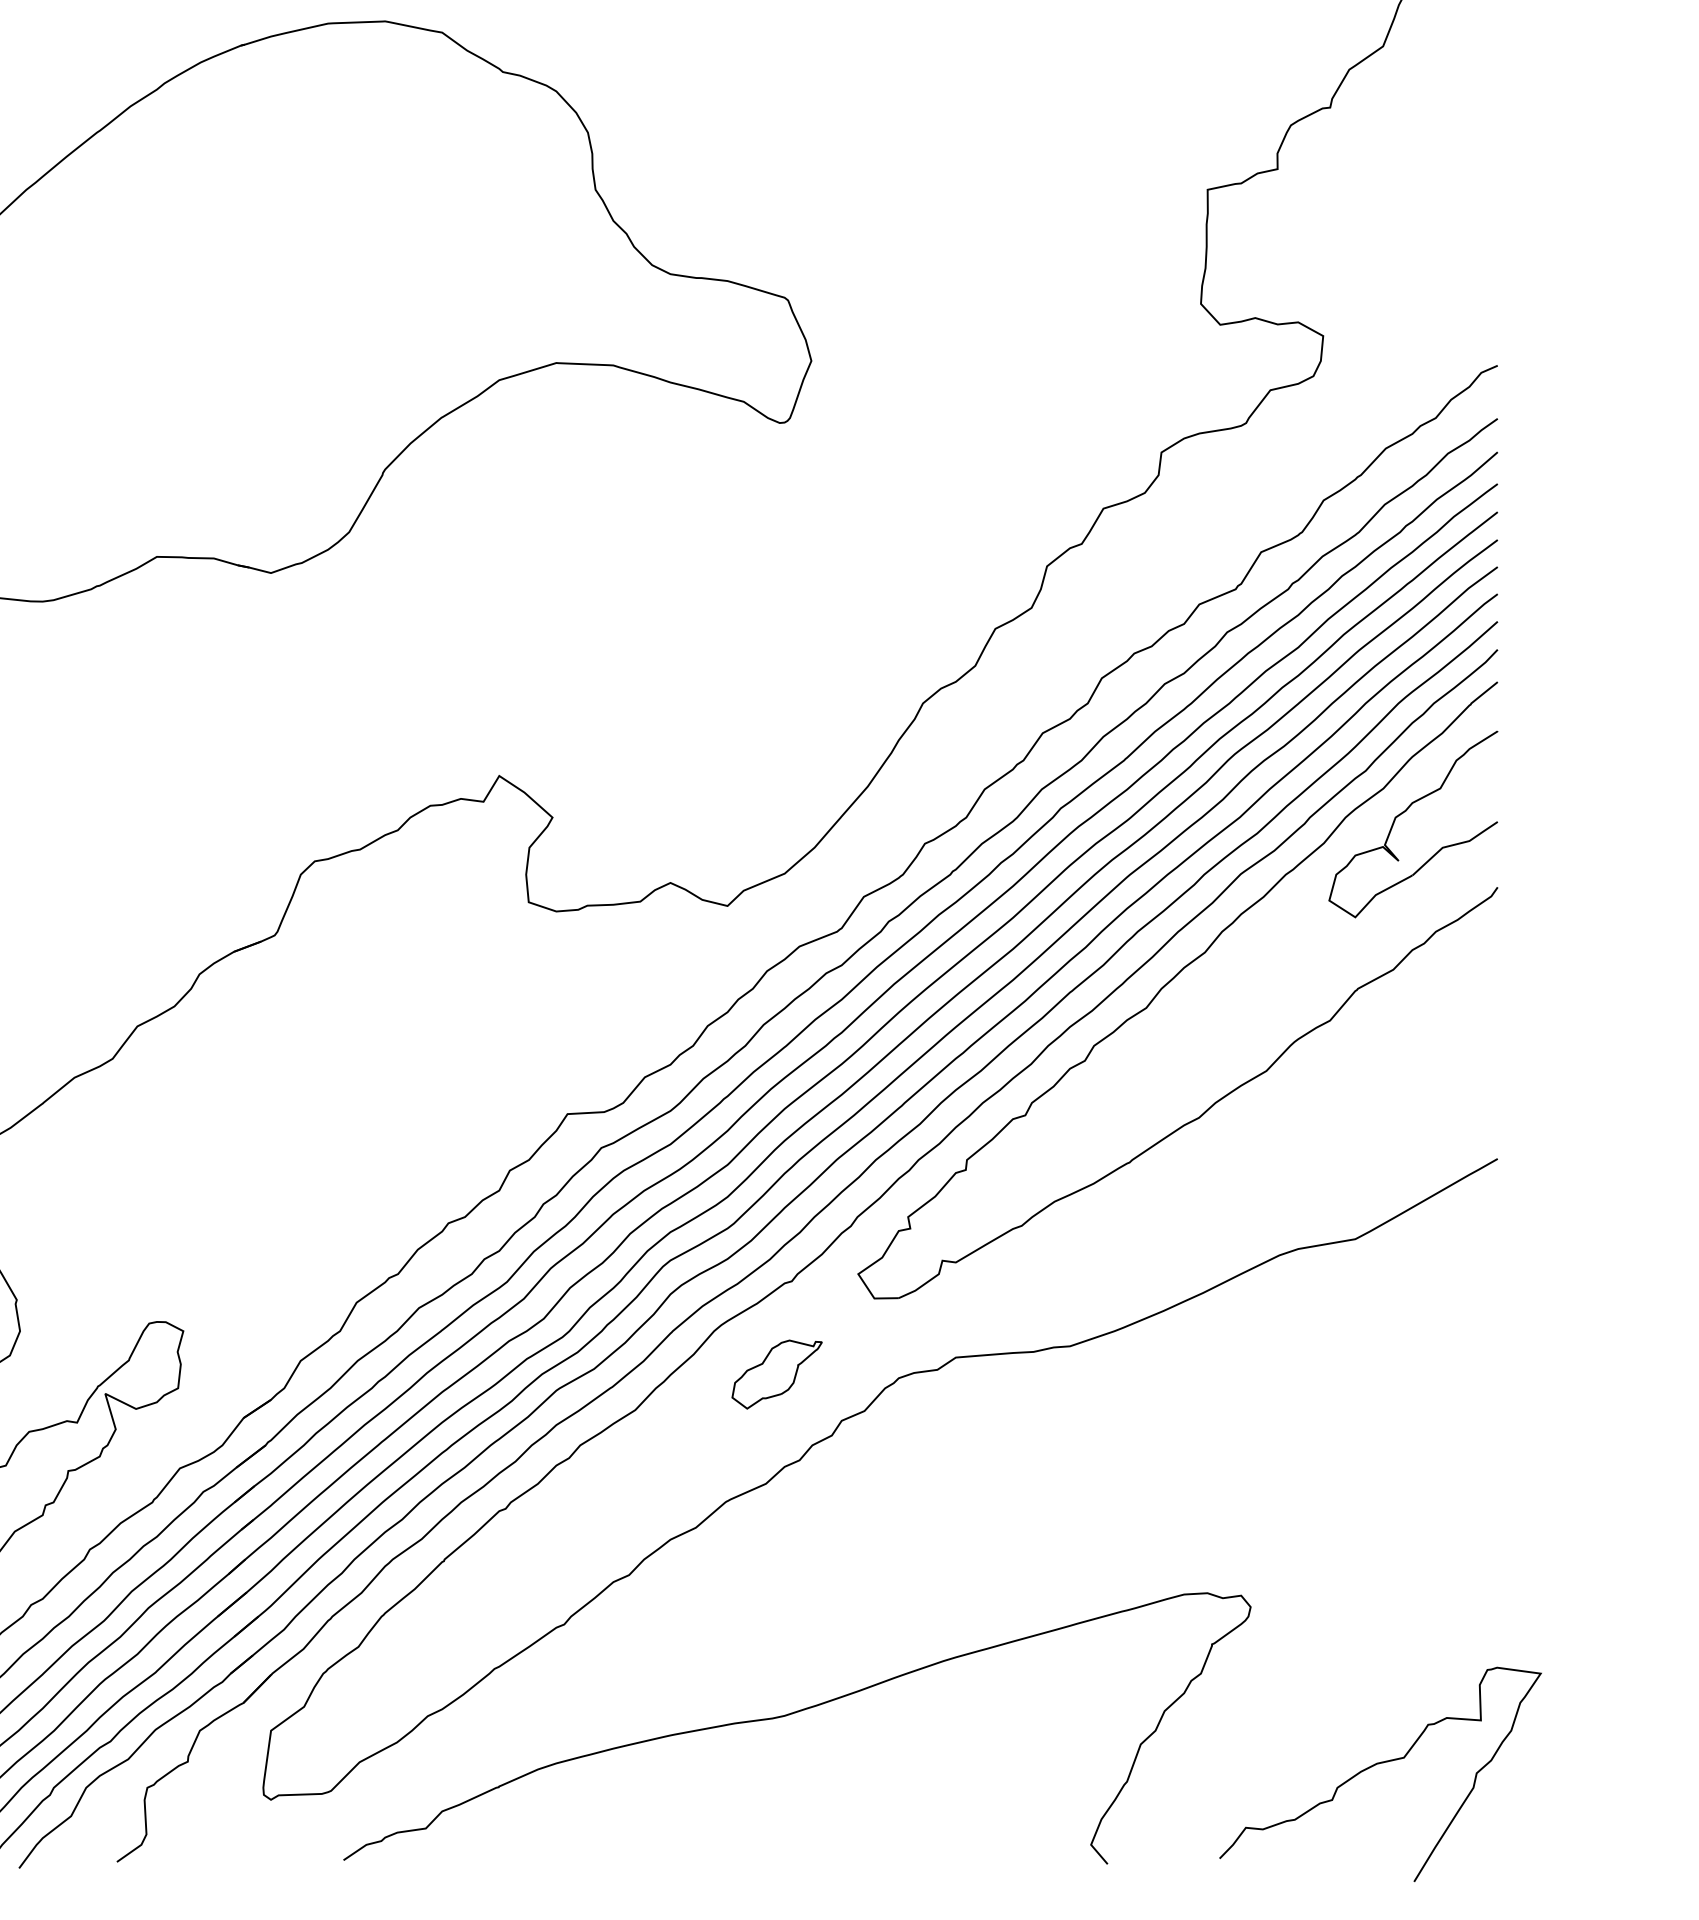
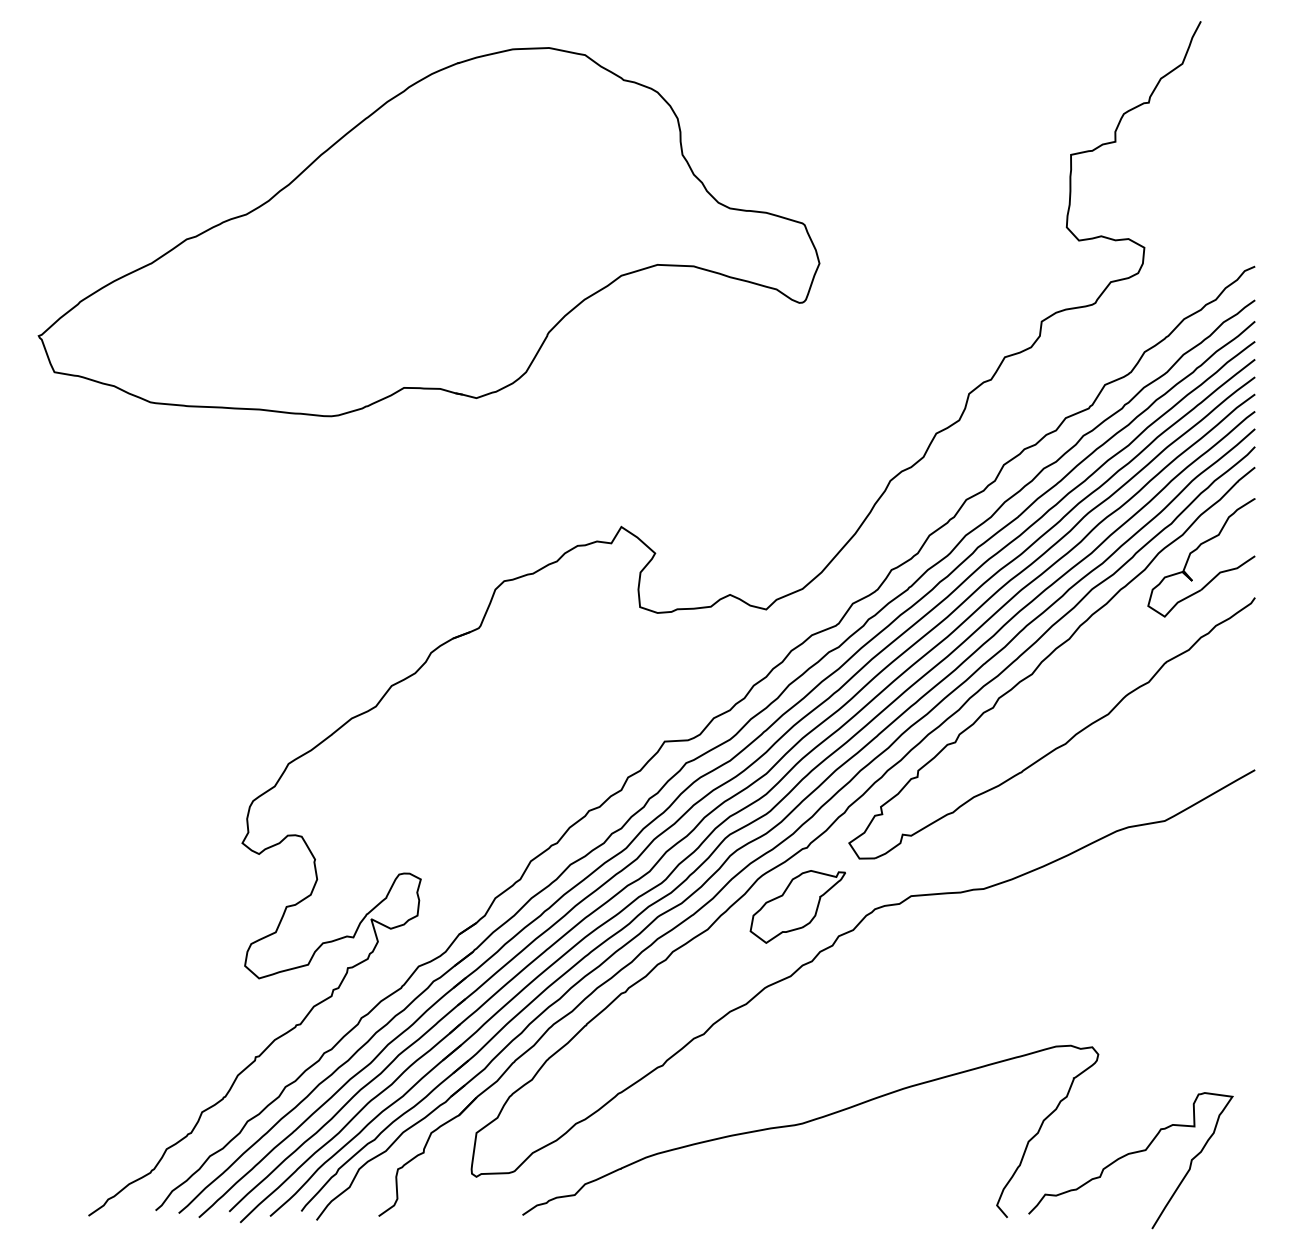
part: (776, 1373) -> (797, 906), size x1.67
curve: (1375, 1766) -> (1127, 1155), moved

